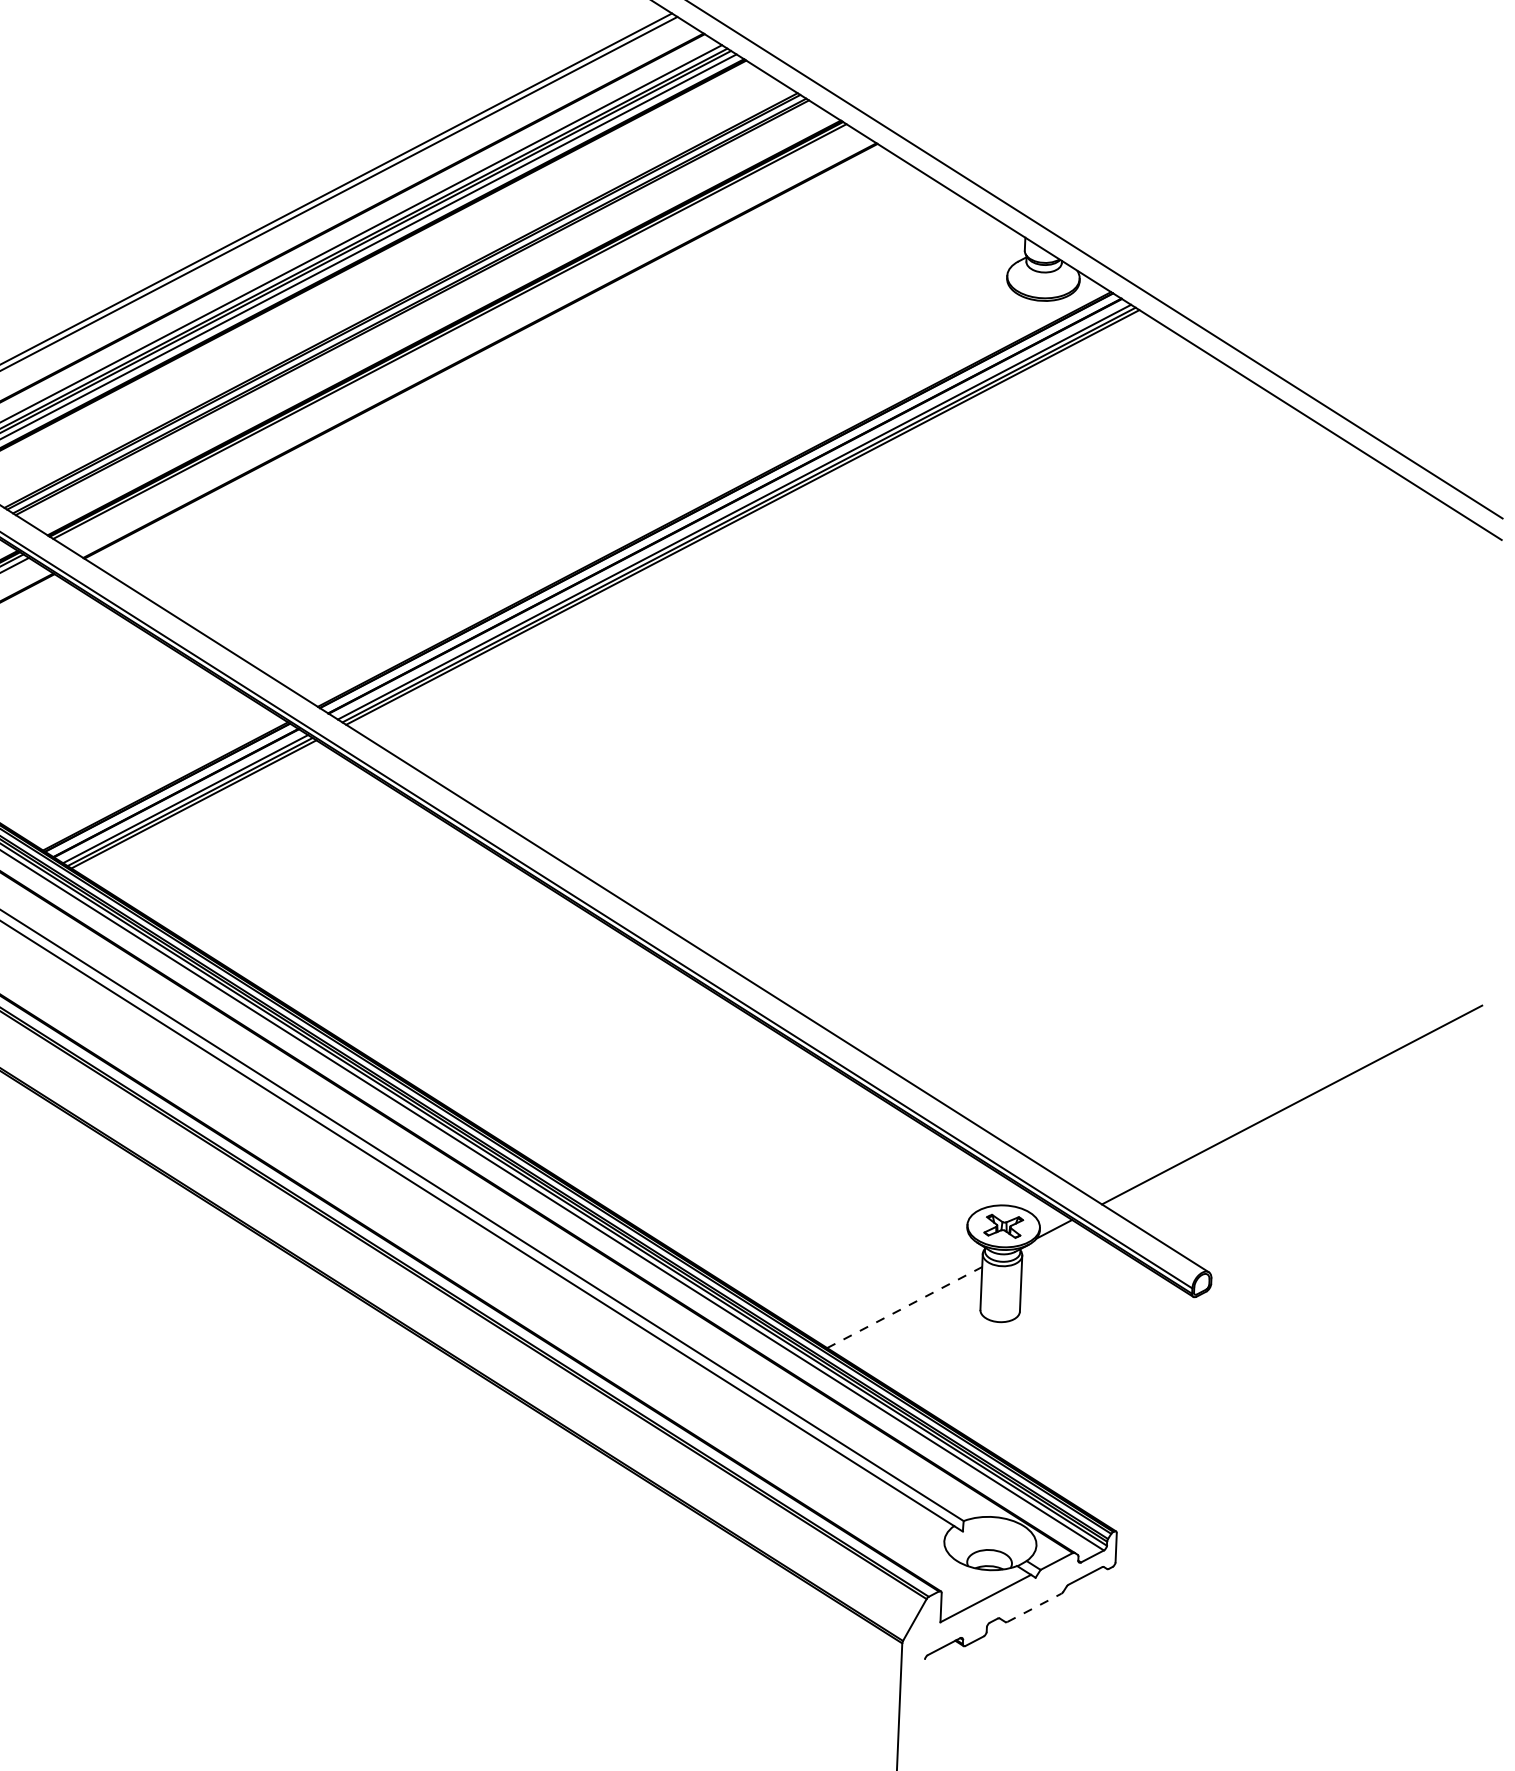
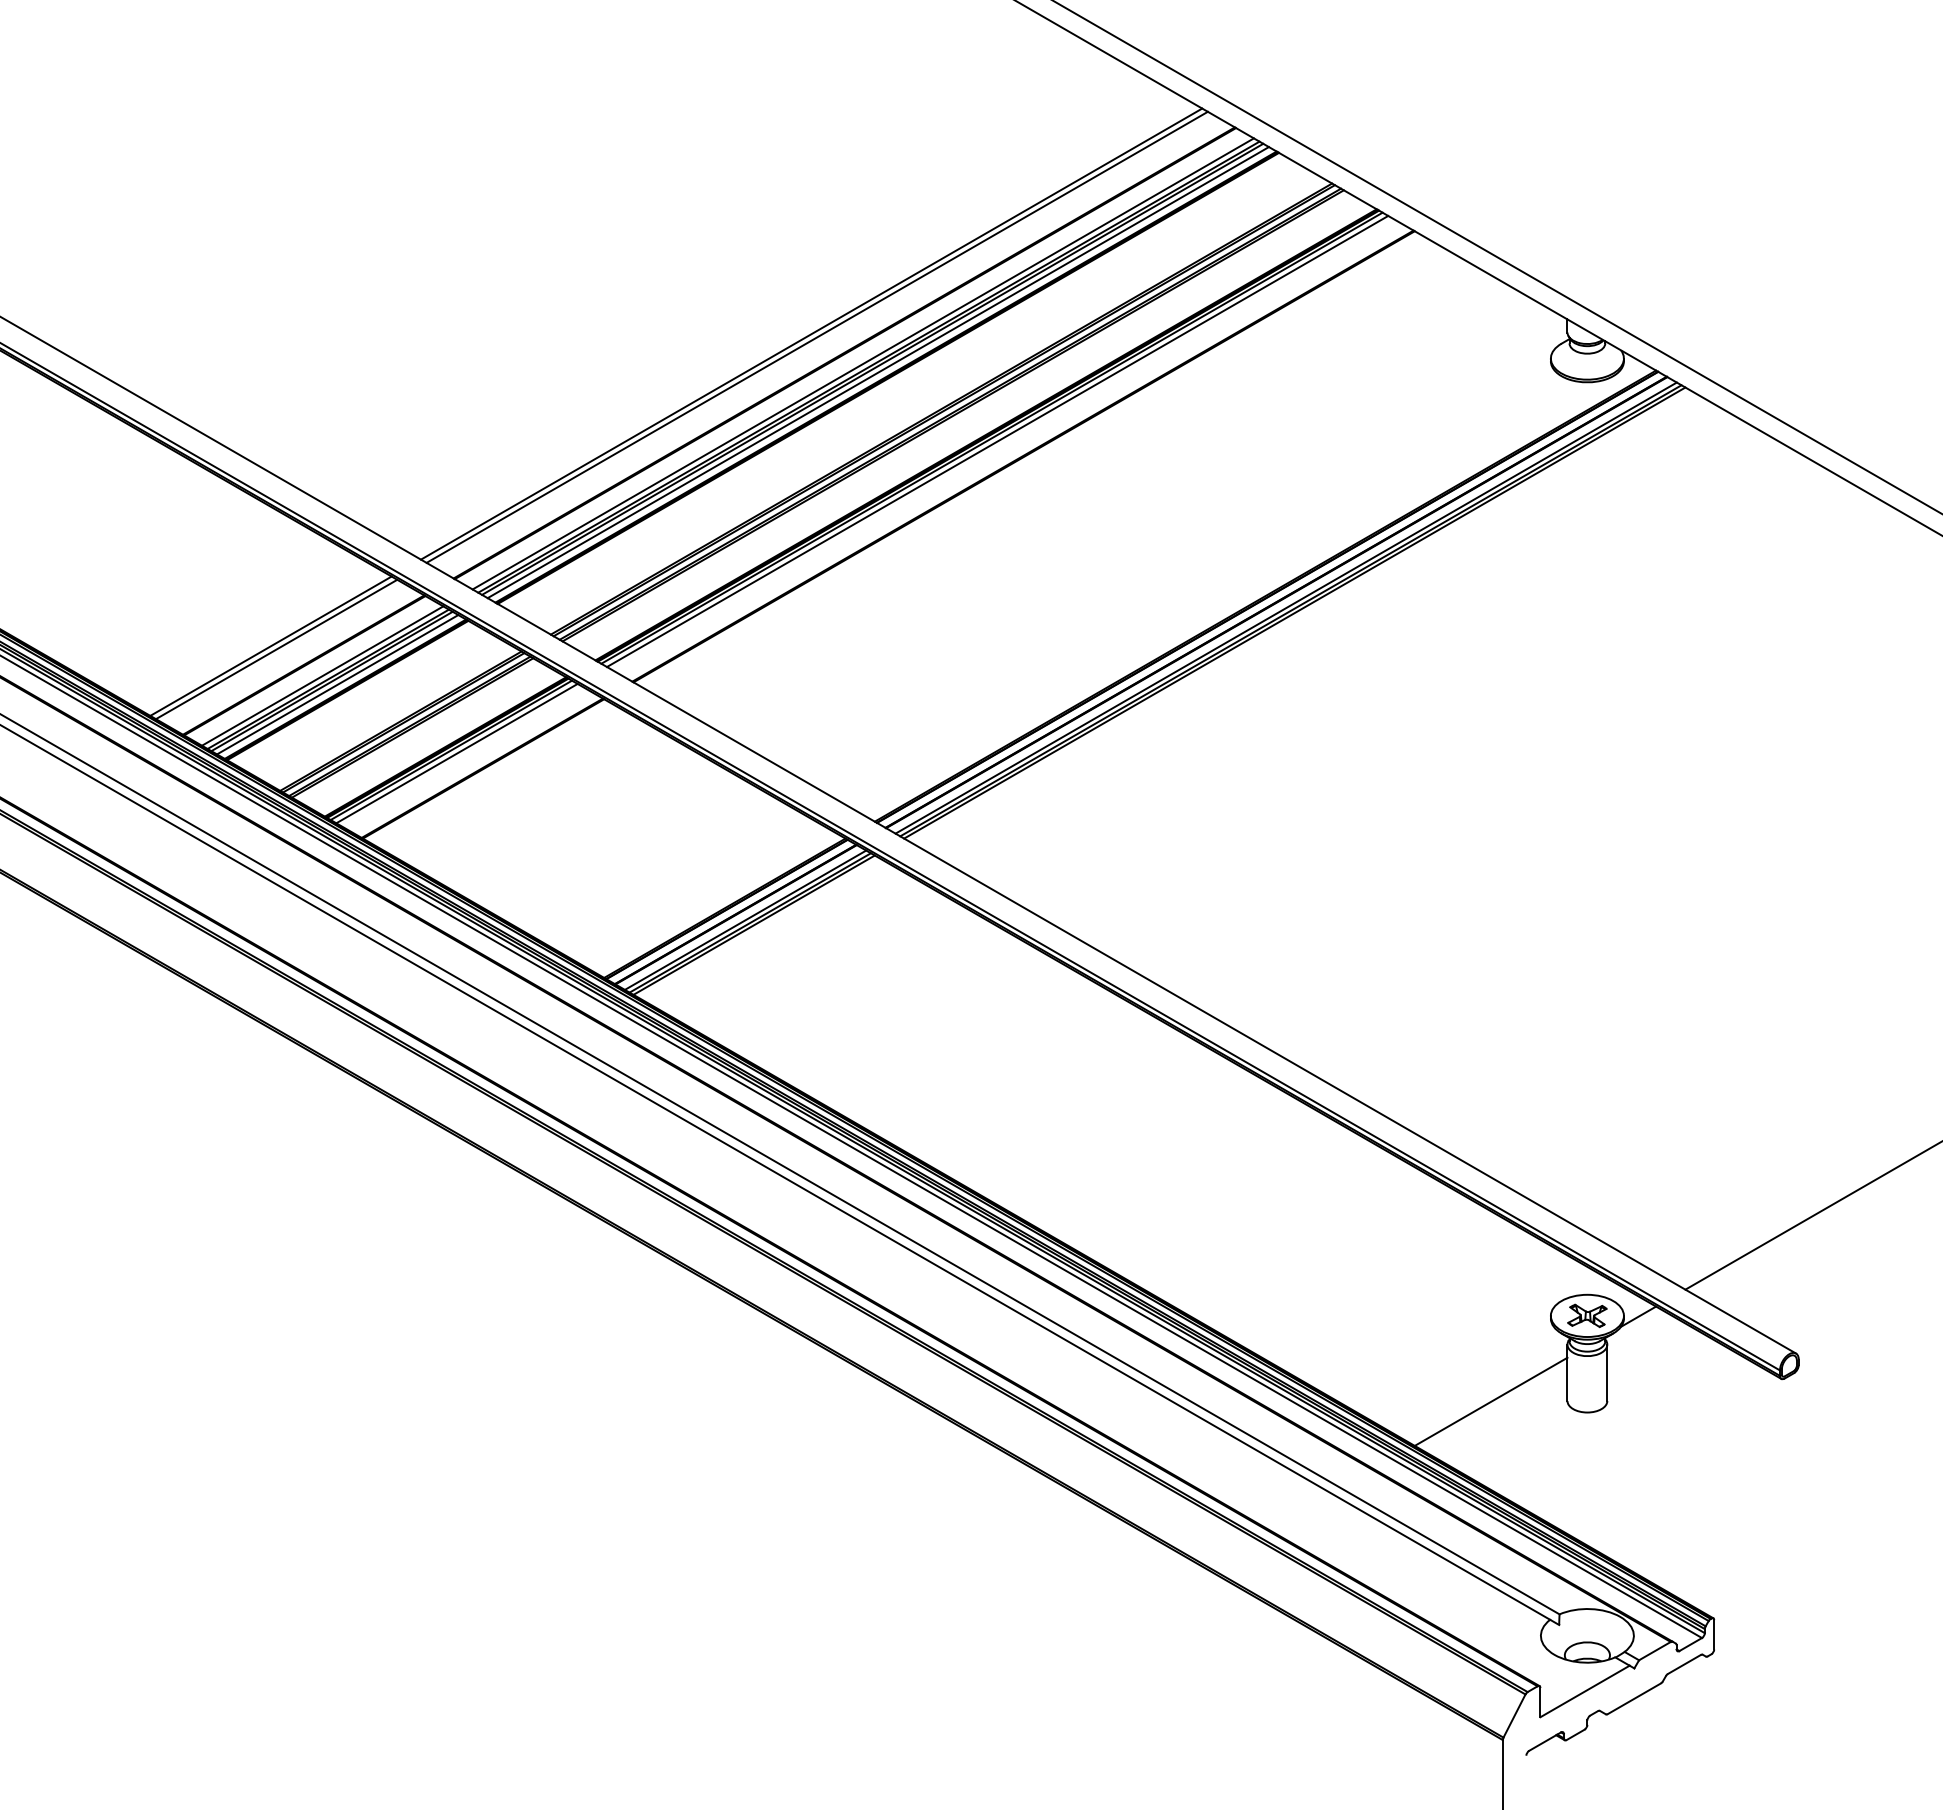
line: (455, 335) -> (997, 441), added
line: (905, 1307) -> (1491, 1401), dashed -> solid
line: (1034, 1607) -> (1634, 1698), dashed -> solid

